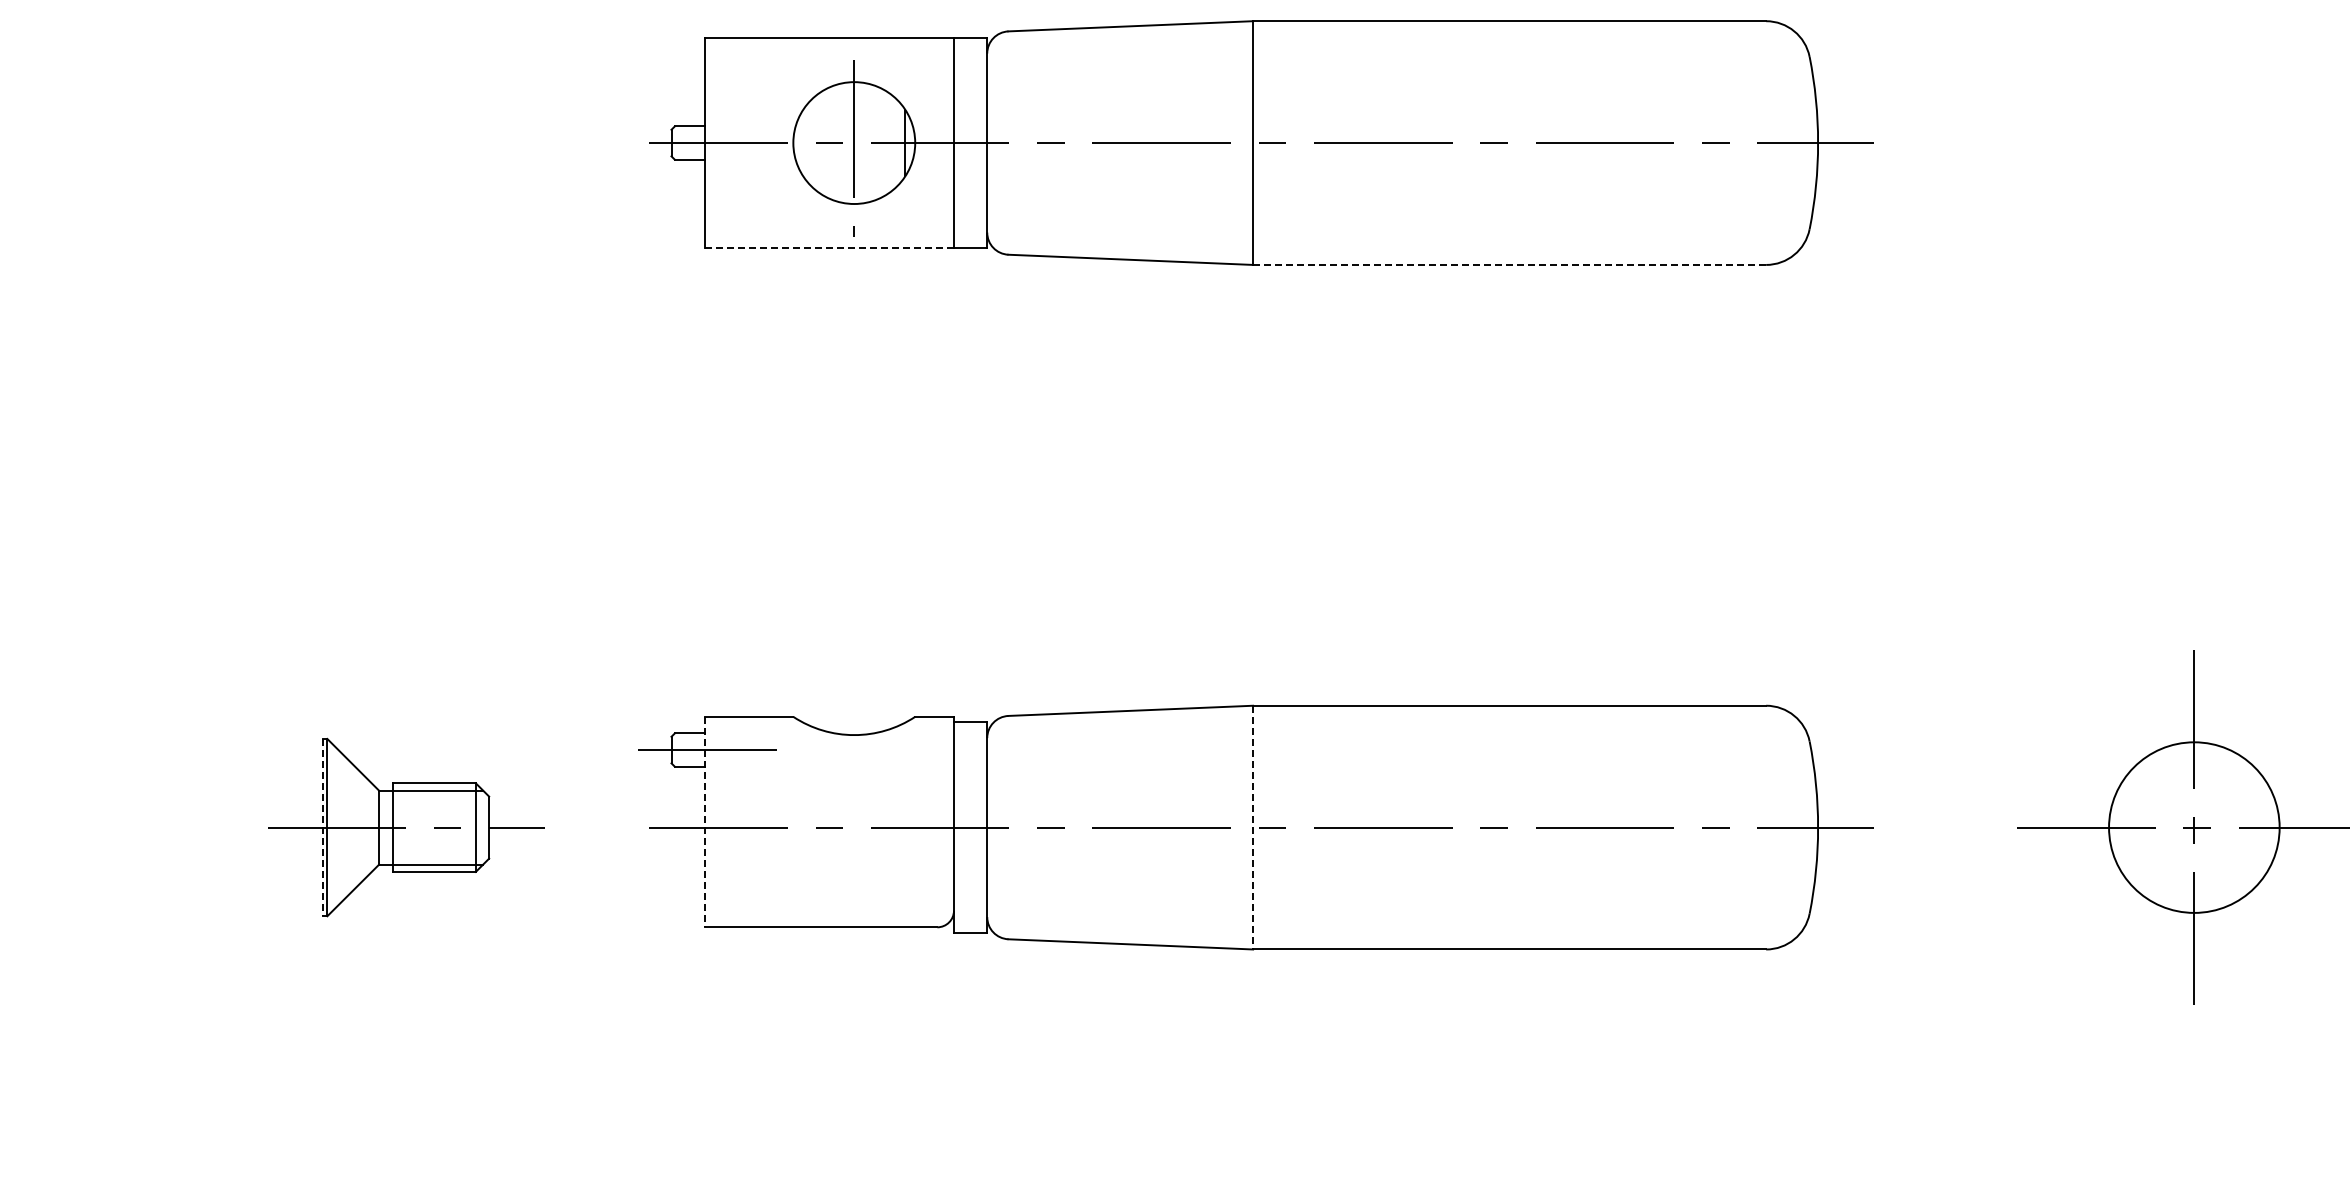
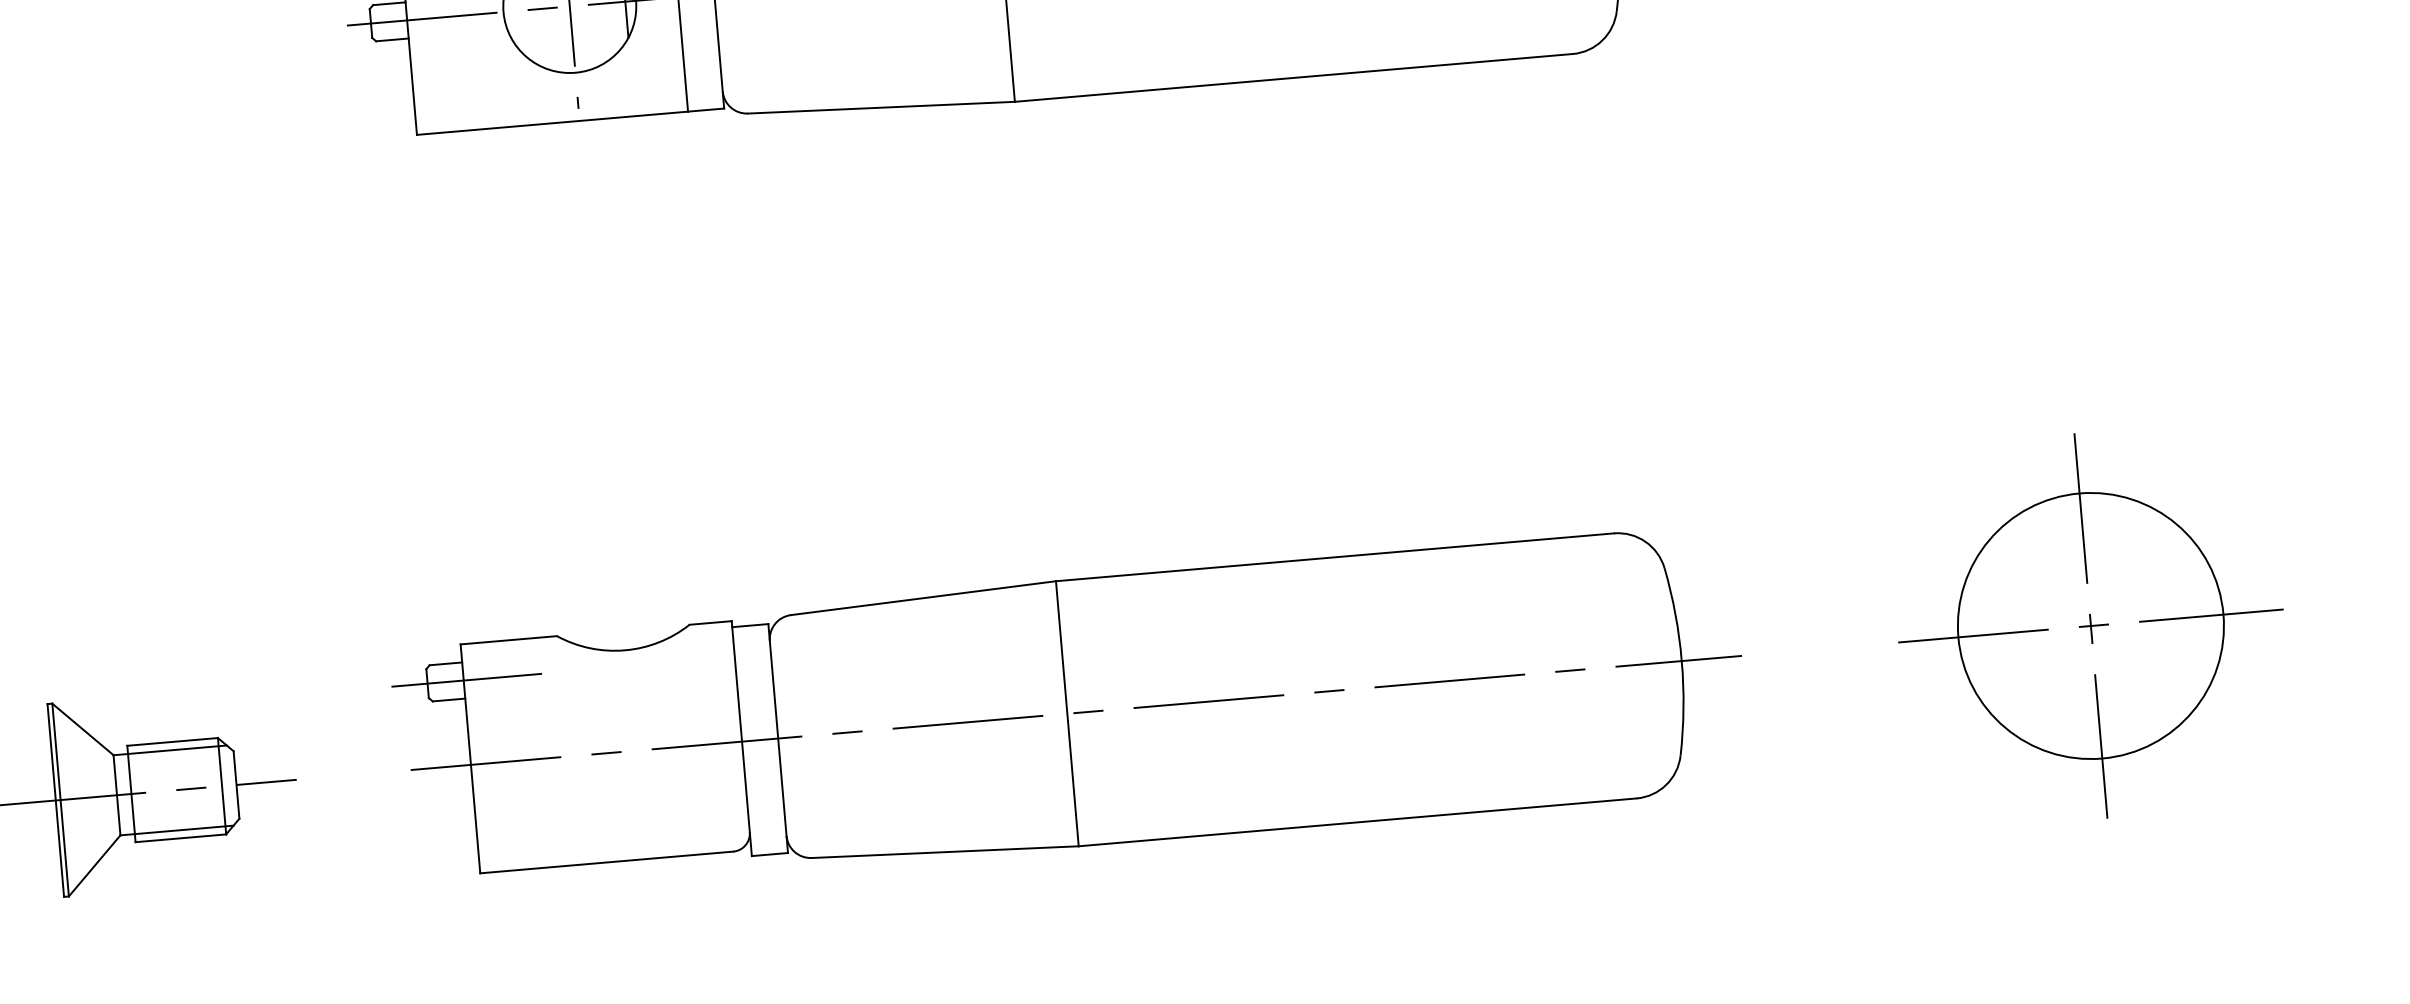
line: (829, 248) -> (552, 123), dashed -> solid
line: (1509, 264) -> (1293, 77), dashed -> solid
line: (704, 822) -> (470, 759), dashed -> solid
line: (322, 827) -> (55, 800), dashed -> solid
line: (1253, 827) -> (1067, 713), dashed -> solid
circle: (2194, 827) -> (2091, 625), size x1.43

